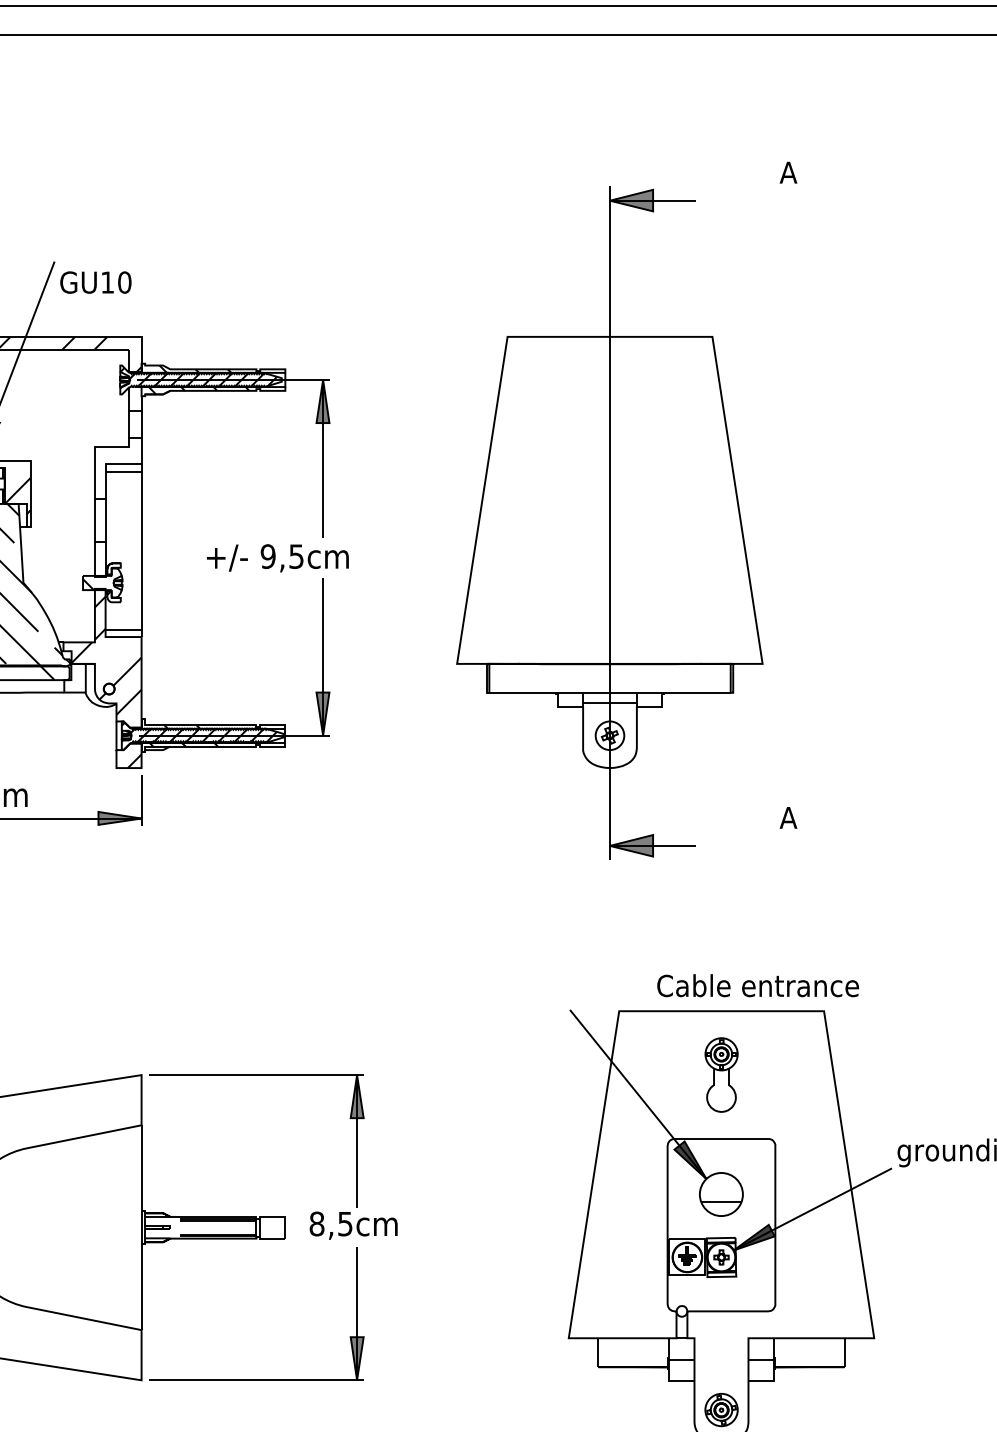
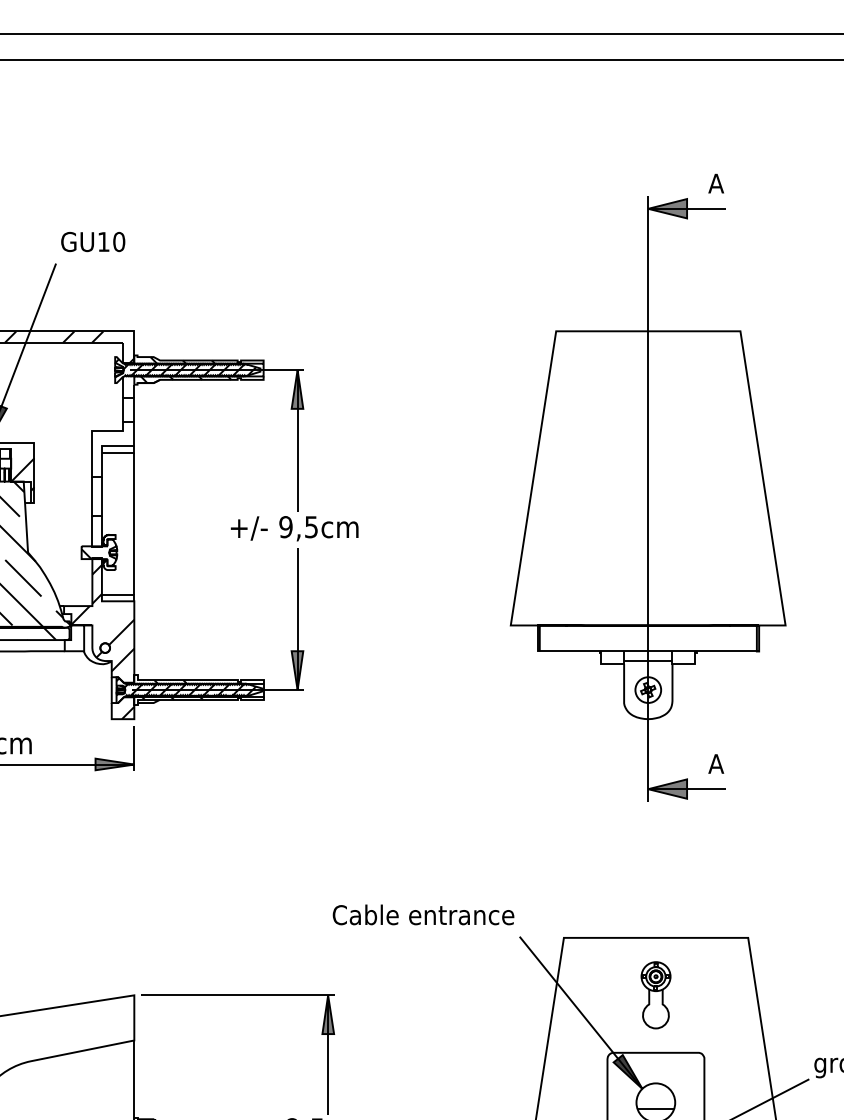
text: (95, 282) -> (92, 241), moved
part: (609, 522) -> (647, 498), moved
text: (277, 558) -> (294, 528), moved
text: (757, 985) -> (422, 914), moved

